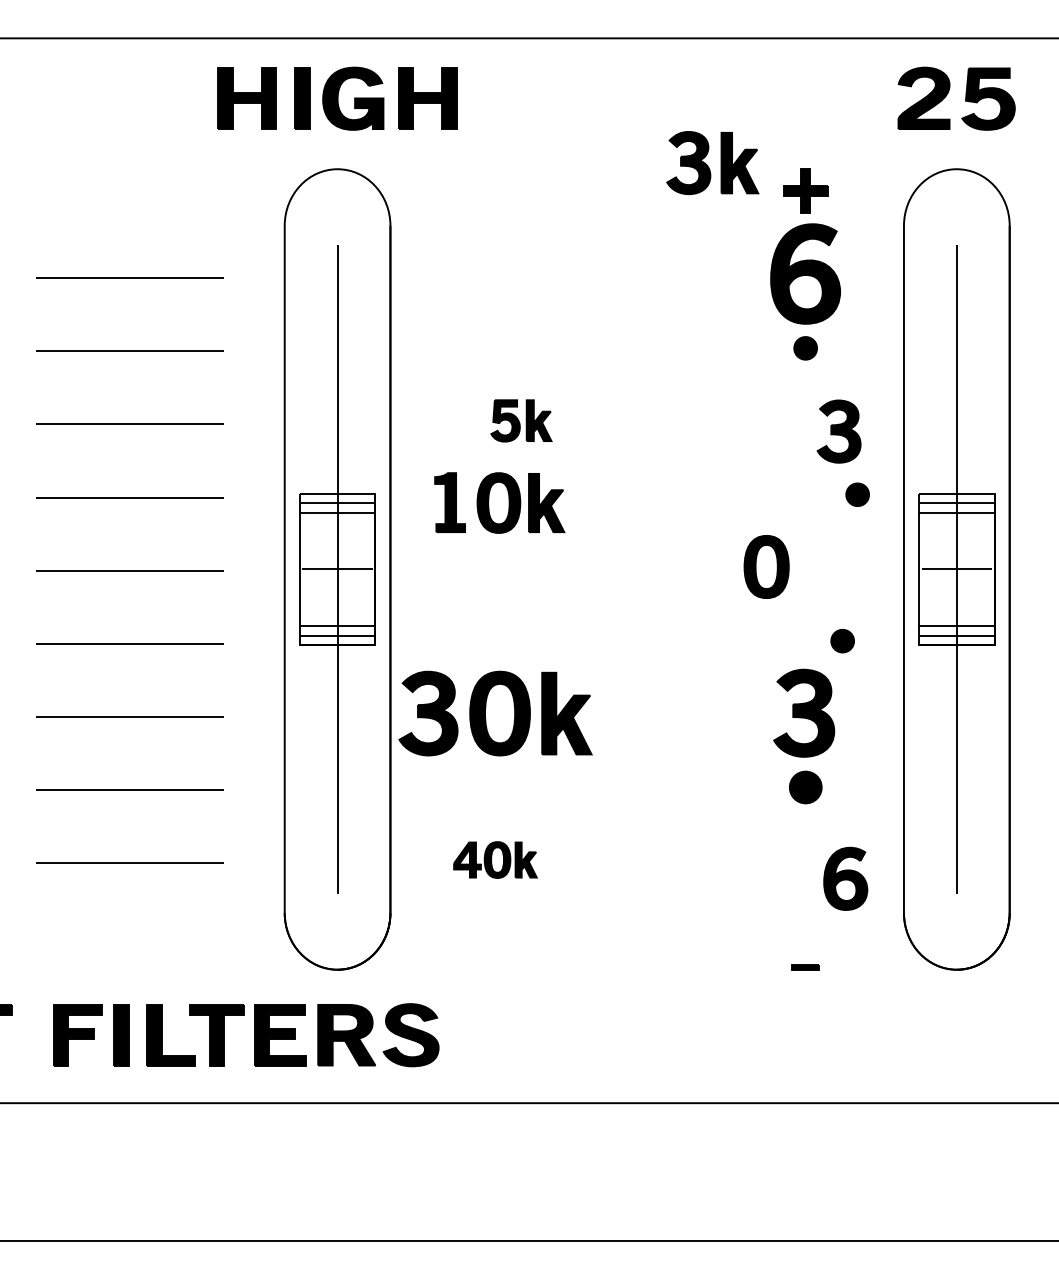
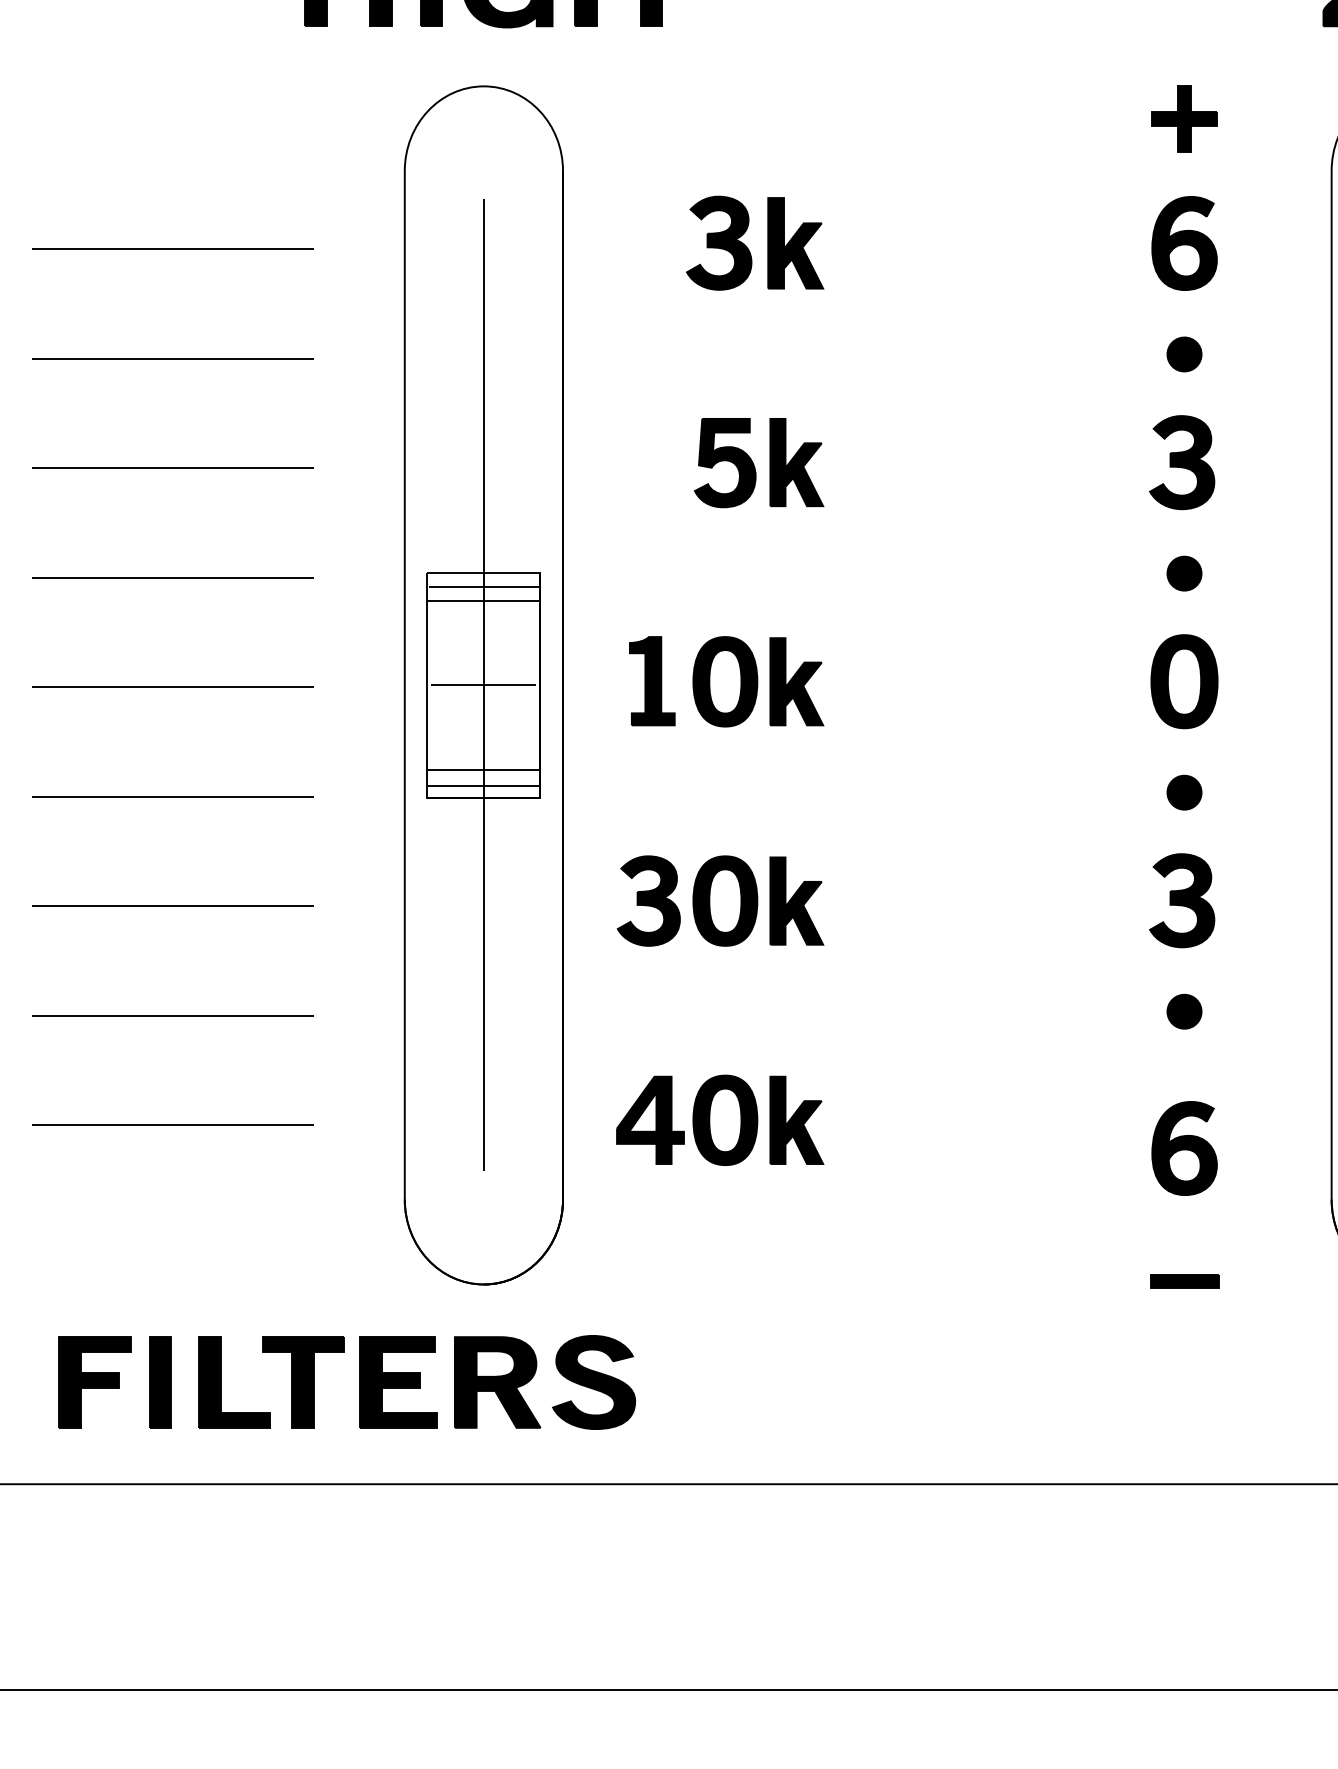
part: (712, 162) -> (754, 242), moved
part: (805, 274) -> (1184, 243), size x0.62
part: (521, 420) -> (759, 462), size x1.43
part: (838, 431) -> (1181, 462), moved
part: (857, 494) -> (1184, 573), moved
part: (499, 502) -> (726, 680), moved
part: (766, 566) -> (1184, 680), moved
part: (842, 641) -> (1184, 793), moved
part: (495, 713) -> (720, 900), size x0.71
part: (803, 713) -> (1181, 900), size x0.71
part: (805, 787) -> (1184, 1011), size x0.71
part: (495, 859) -> (720, 1119), size x1.67
part: (845, 878) -> (1184, 1147), moved
part: (805, 967) -> (1184, 1281), size x1.67

